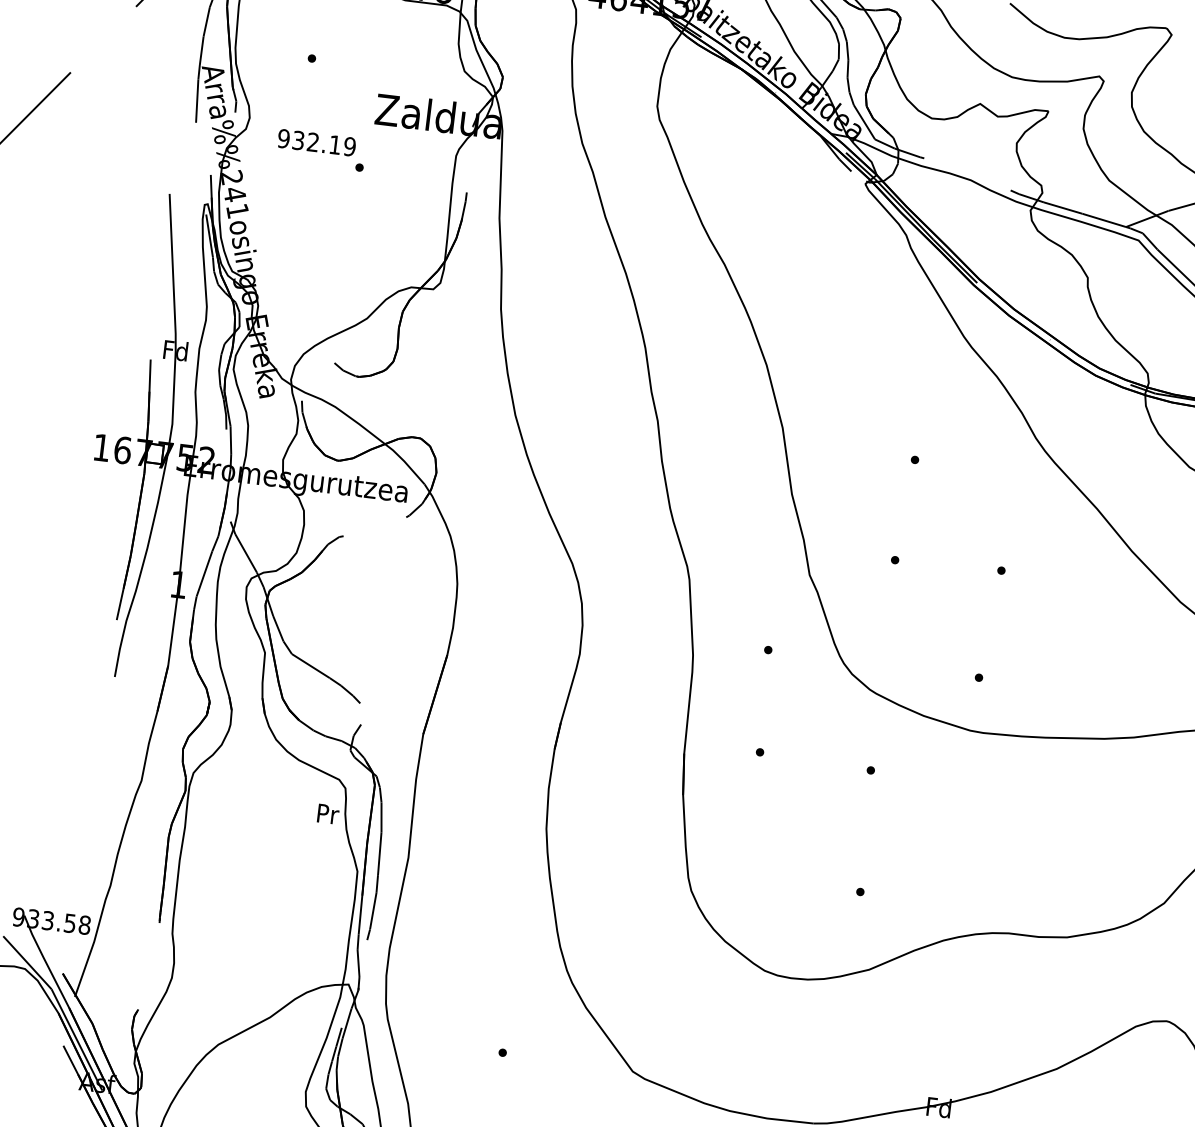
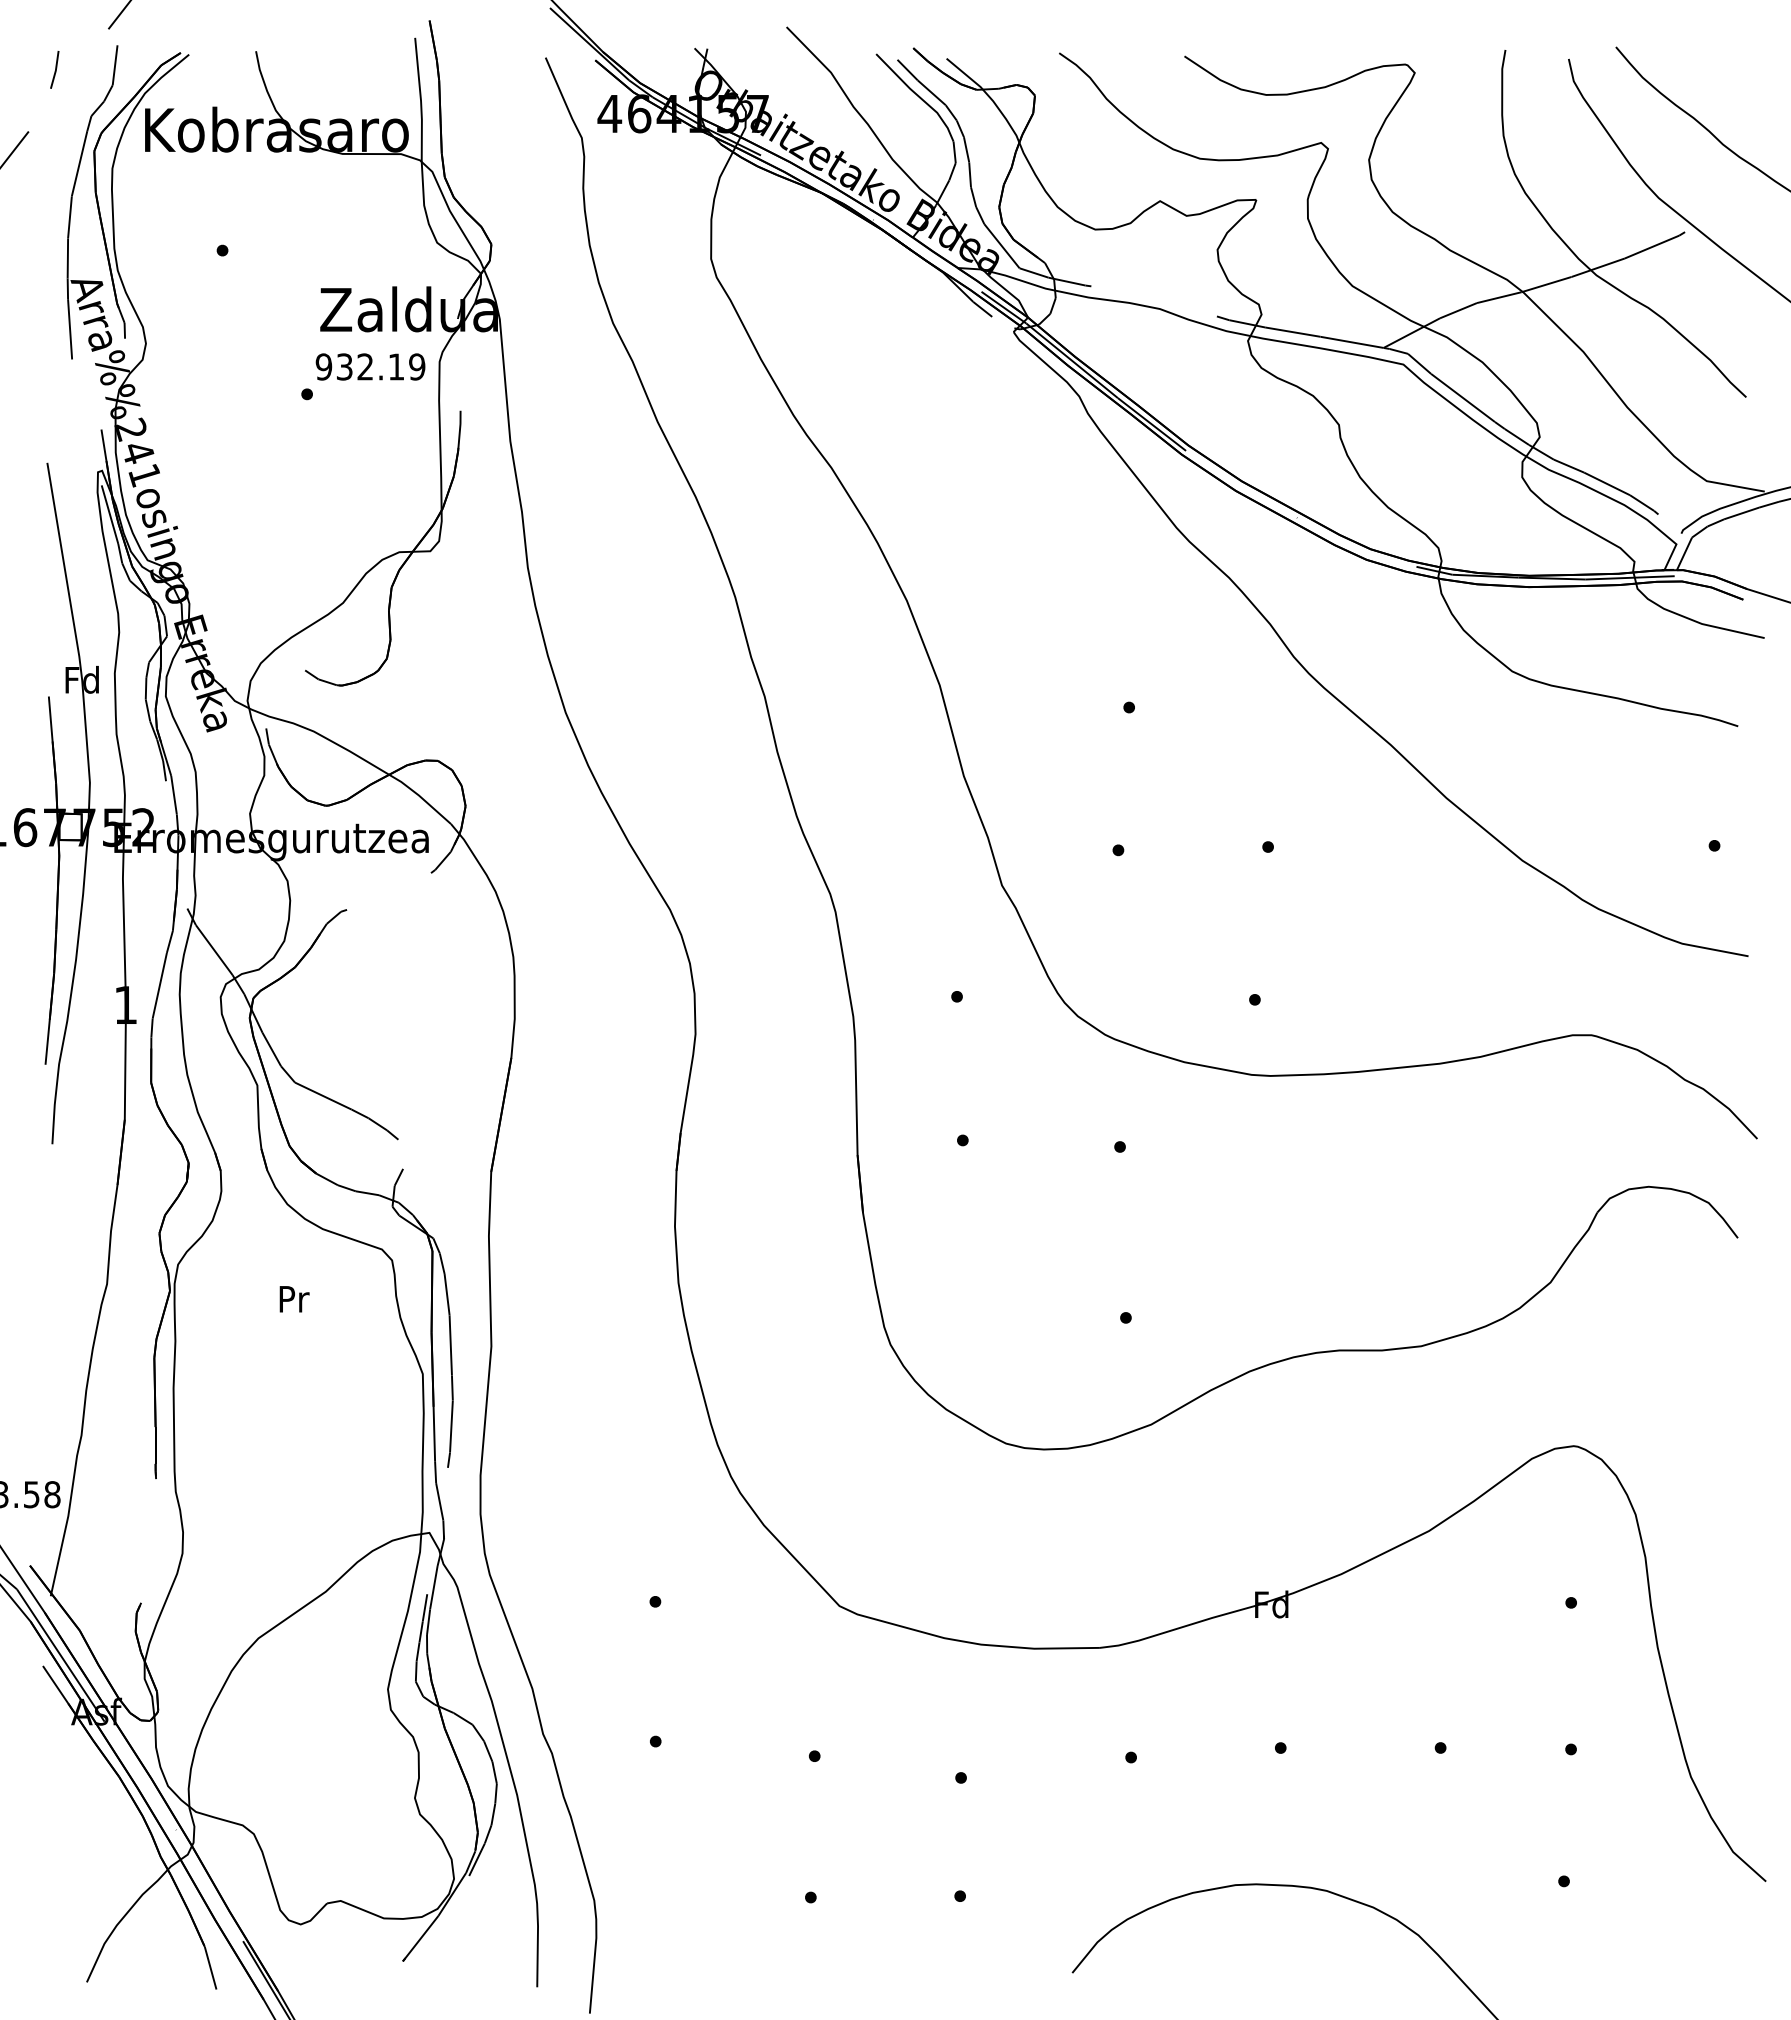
text: (316, 142) -> (370, 366), moved
text: (328, 814) -> (294, 1299), moved

